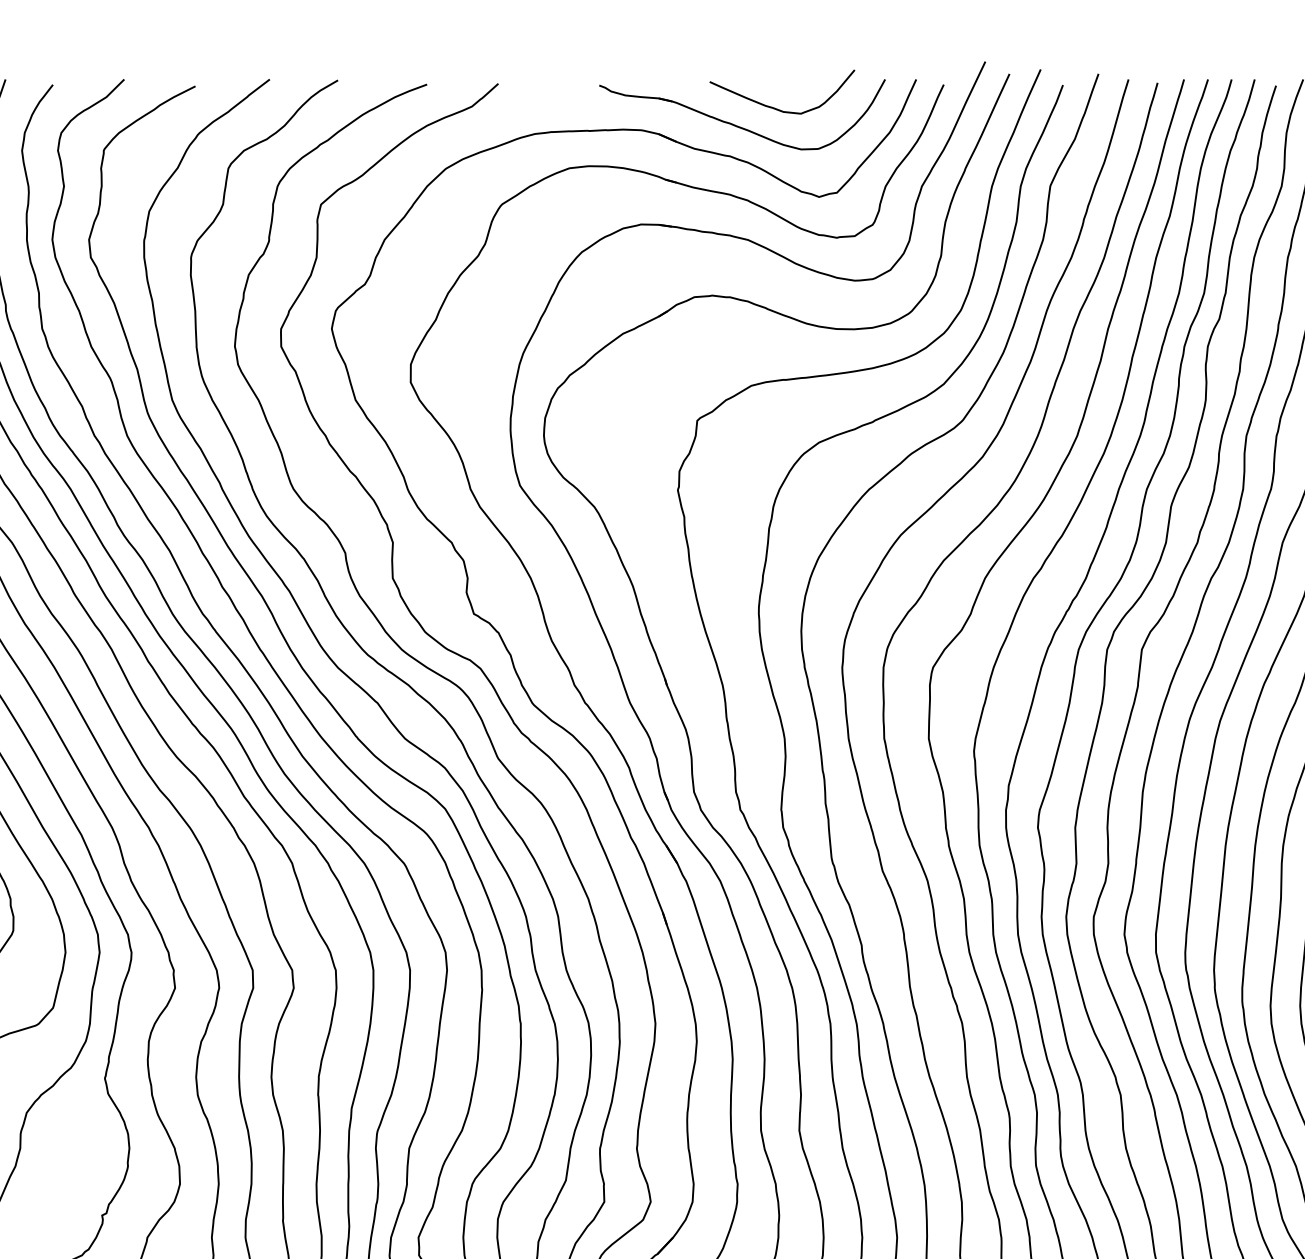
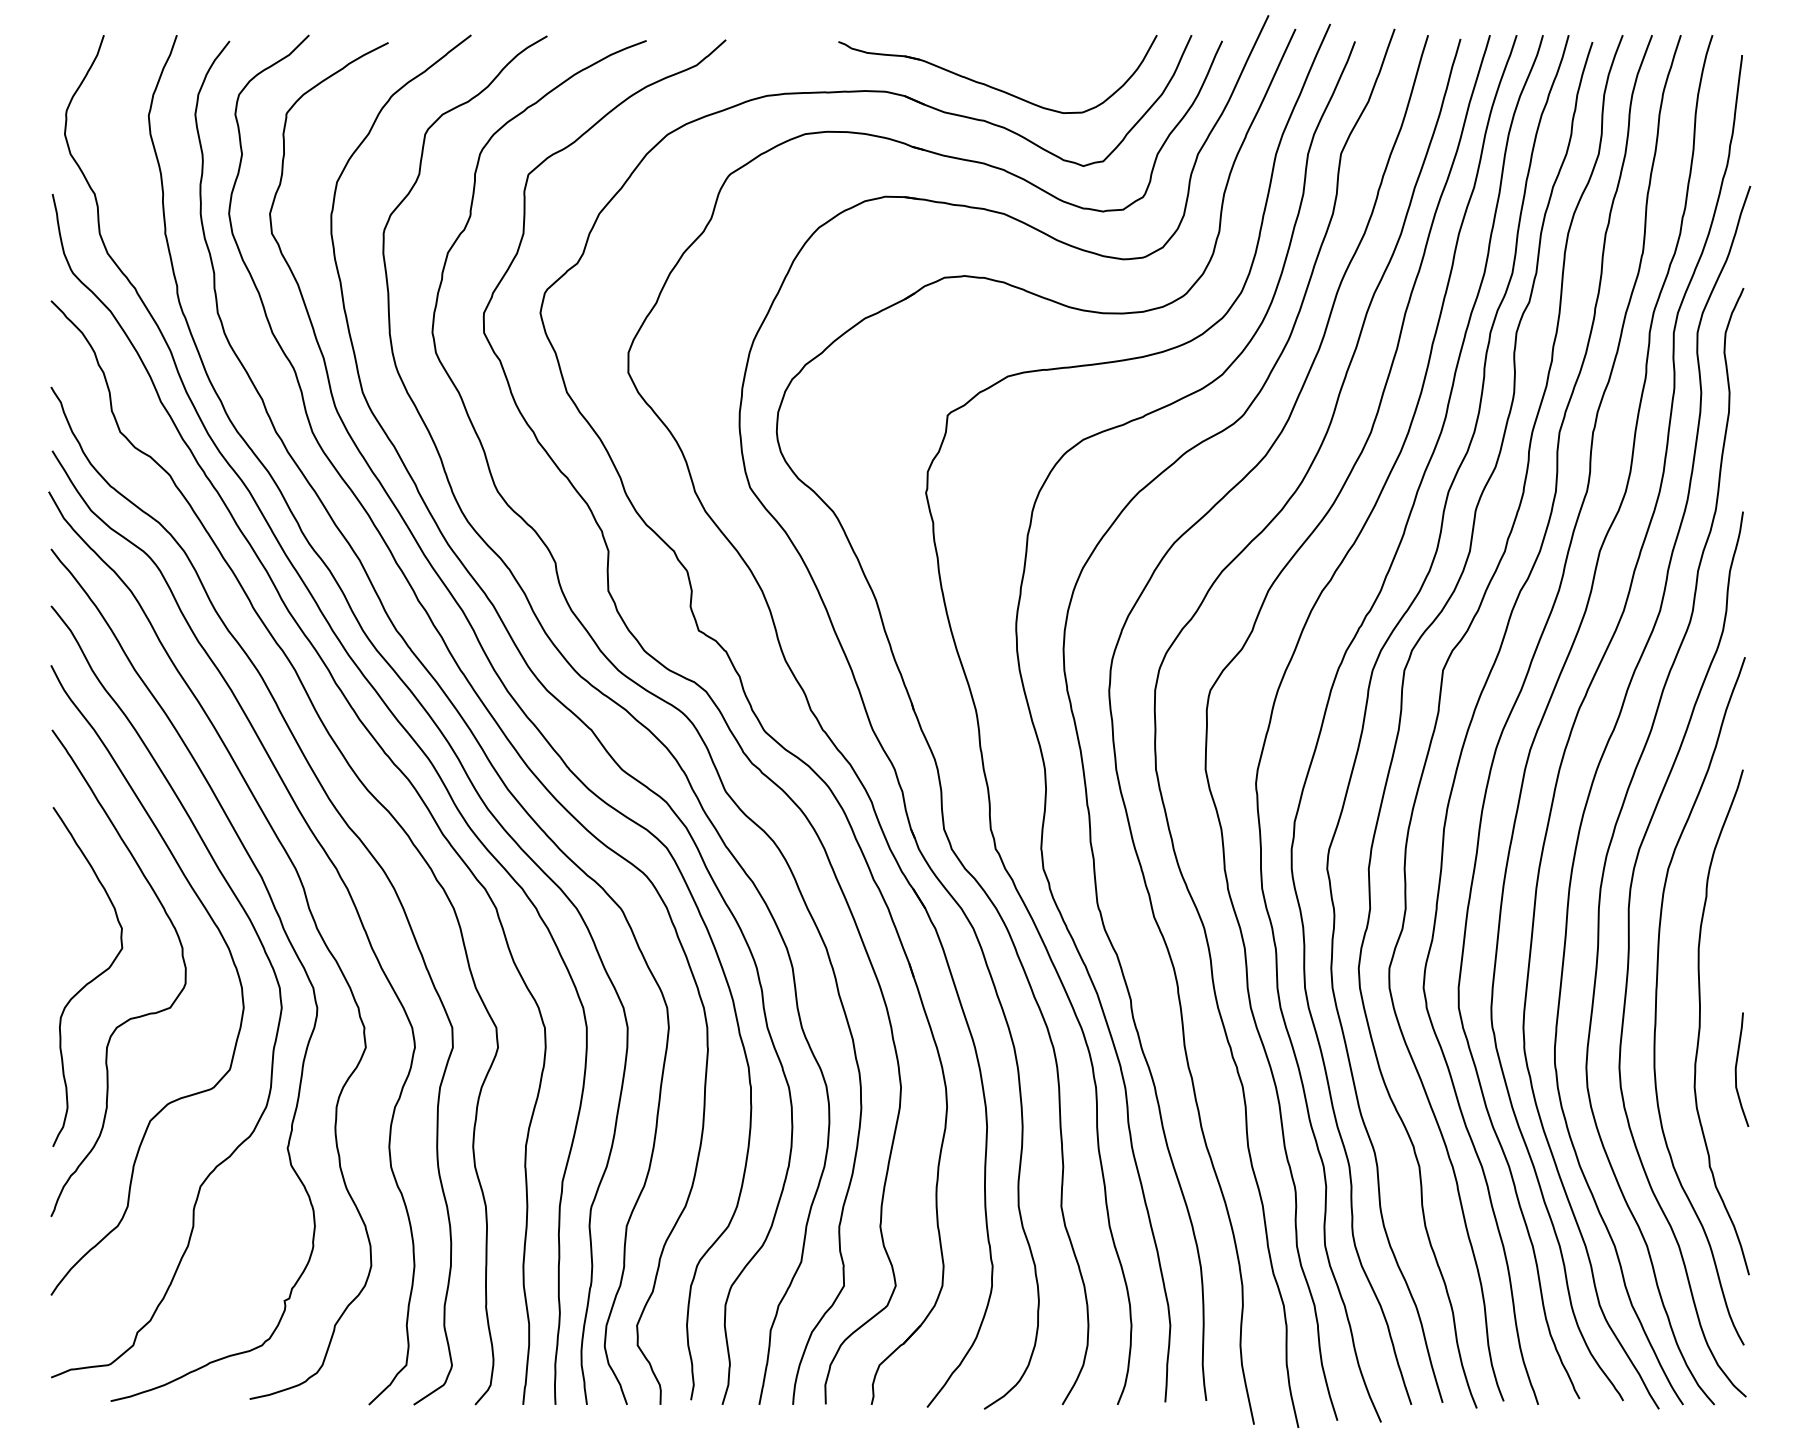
curve: (775, 107) -> (1034, 66), removed

